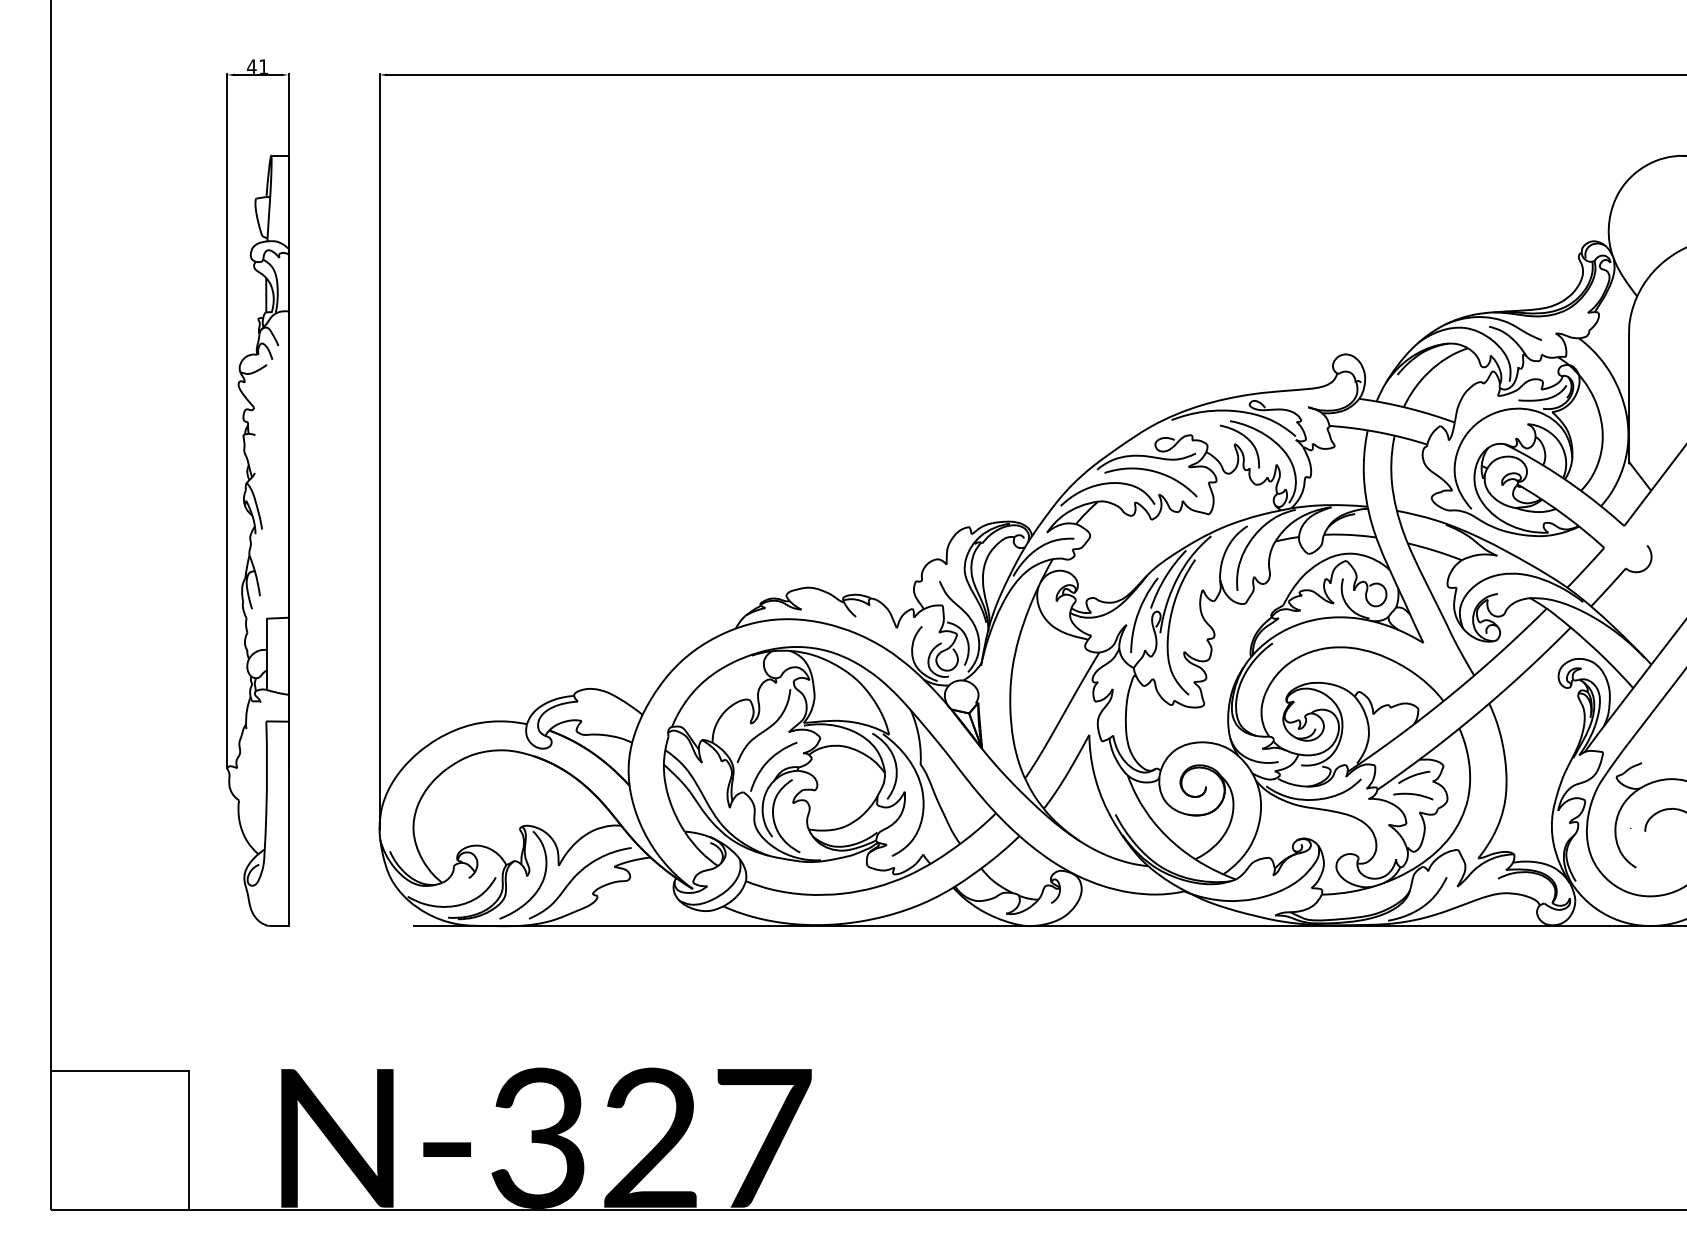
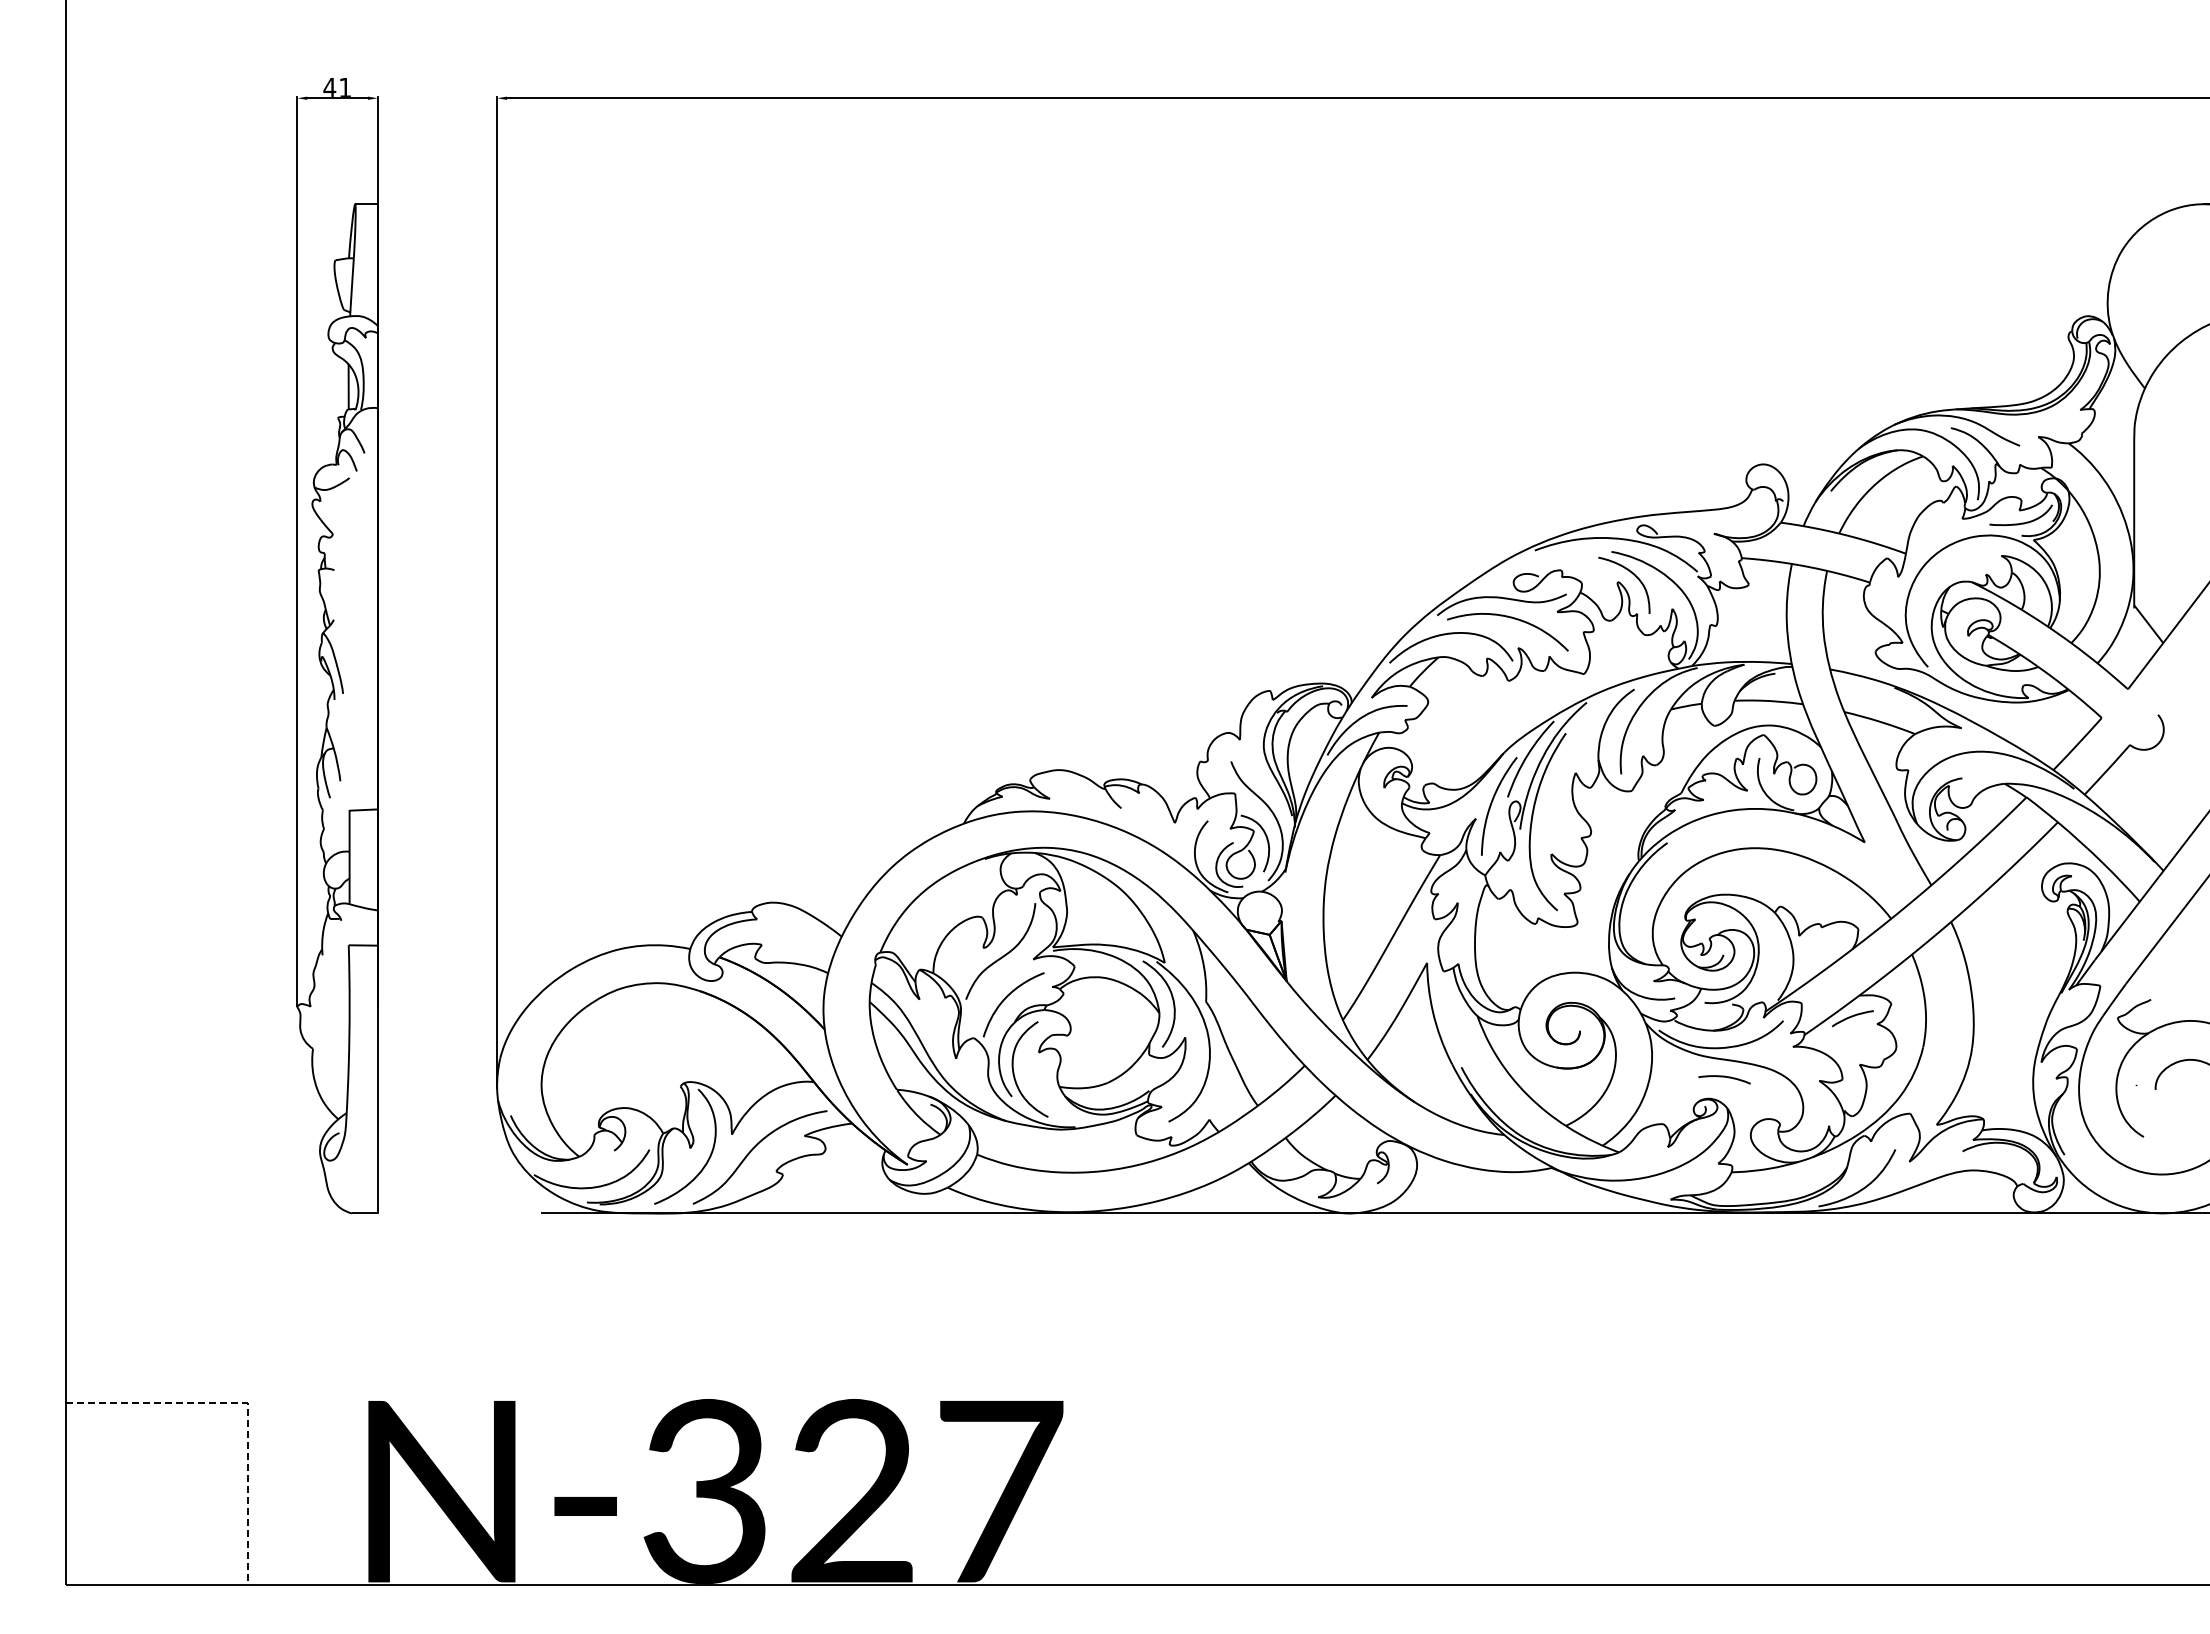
curve: (1413, 794) -> (1724, 1077), moved
line: (189, 1071) -> (247, 1403), solid -> dashed

